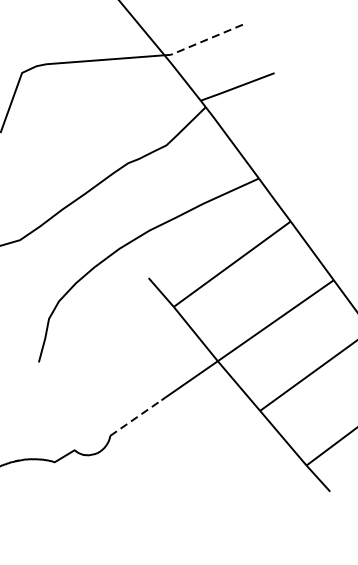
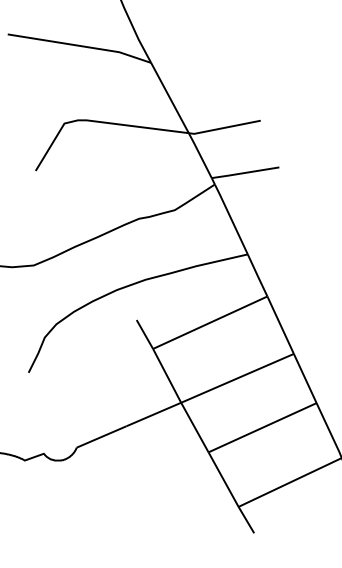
line: (202, 42) -> (223, 128), dashed -> solid
line: (135, 417) -> (101, 436), dashed -> solid

